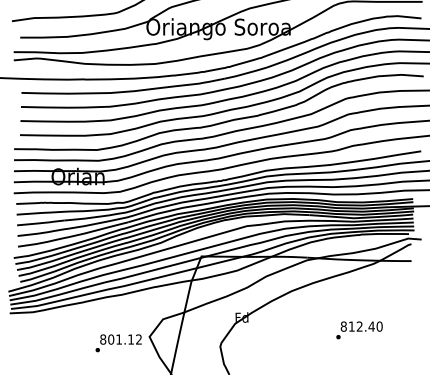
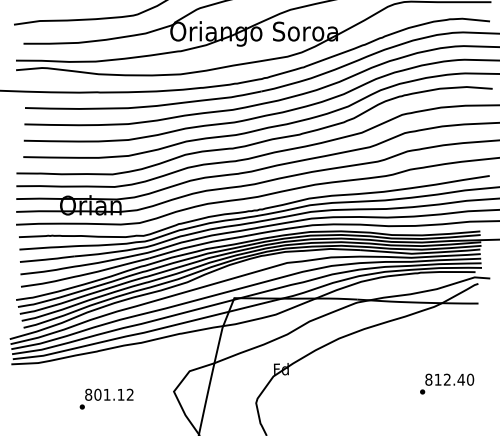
text: (359, 330) -> (447, 384), moved
text: (118, 343) -> (106, 399), moved

